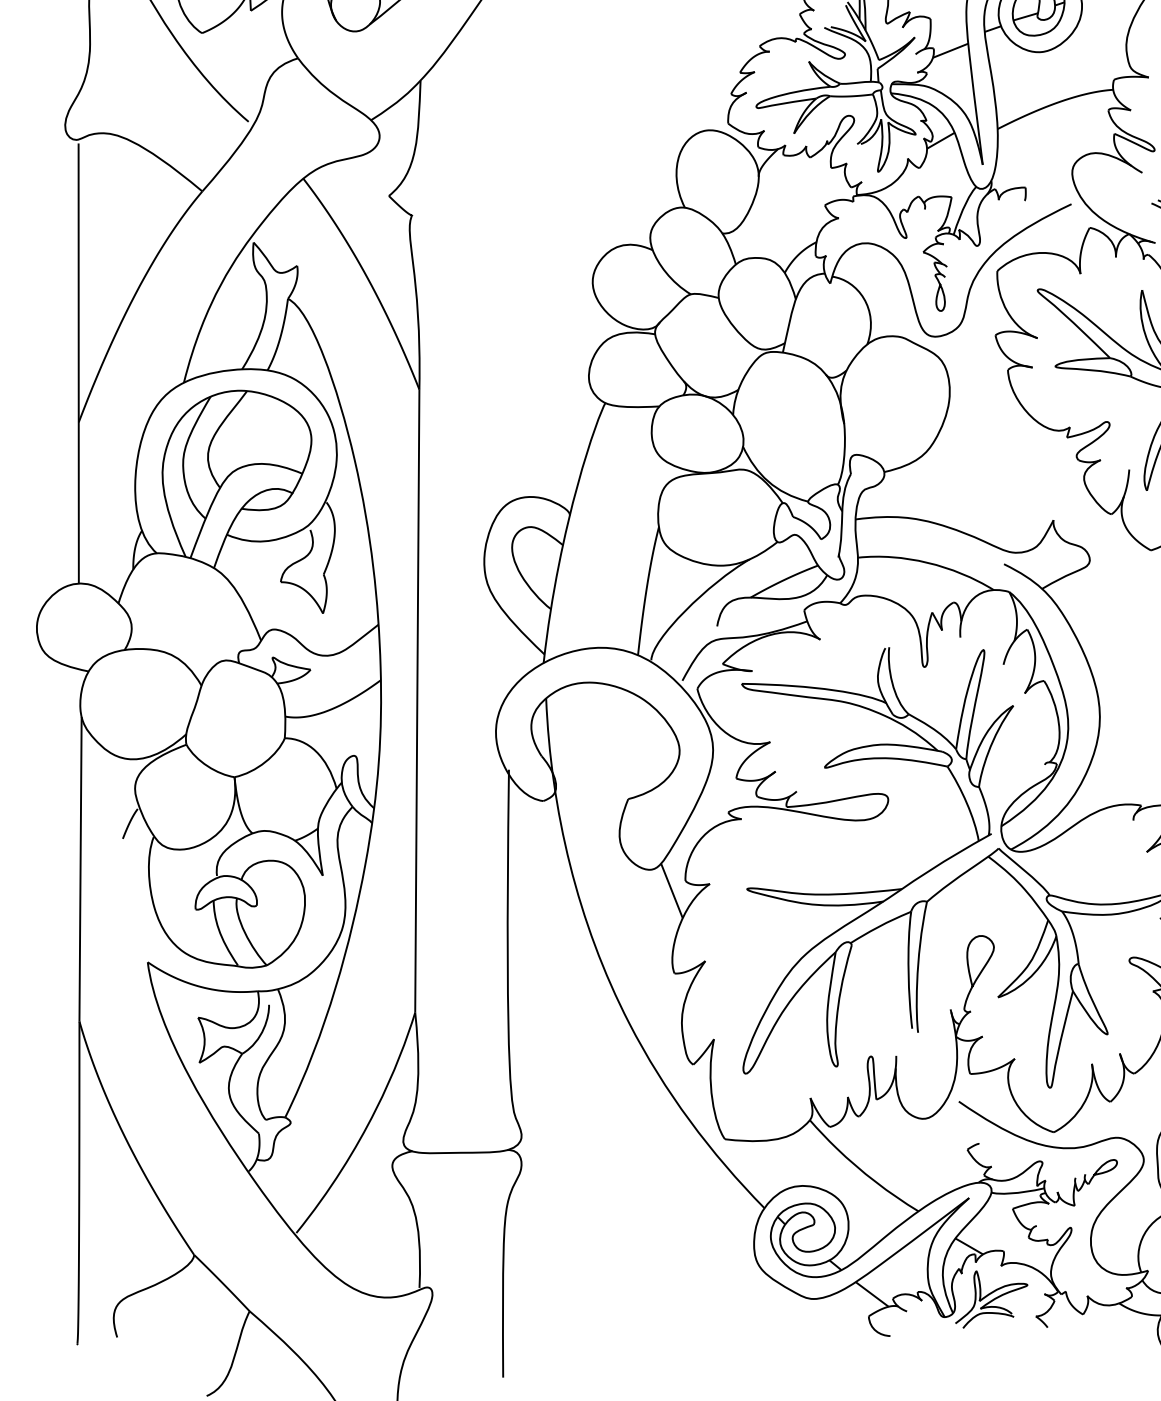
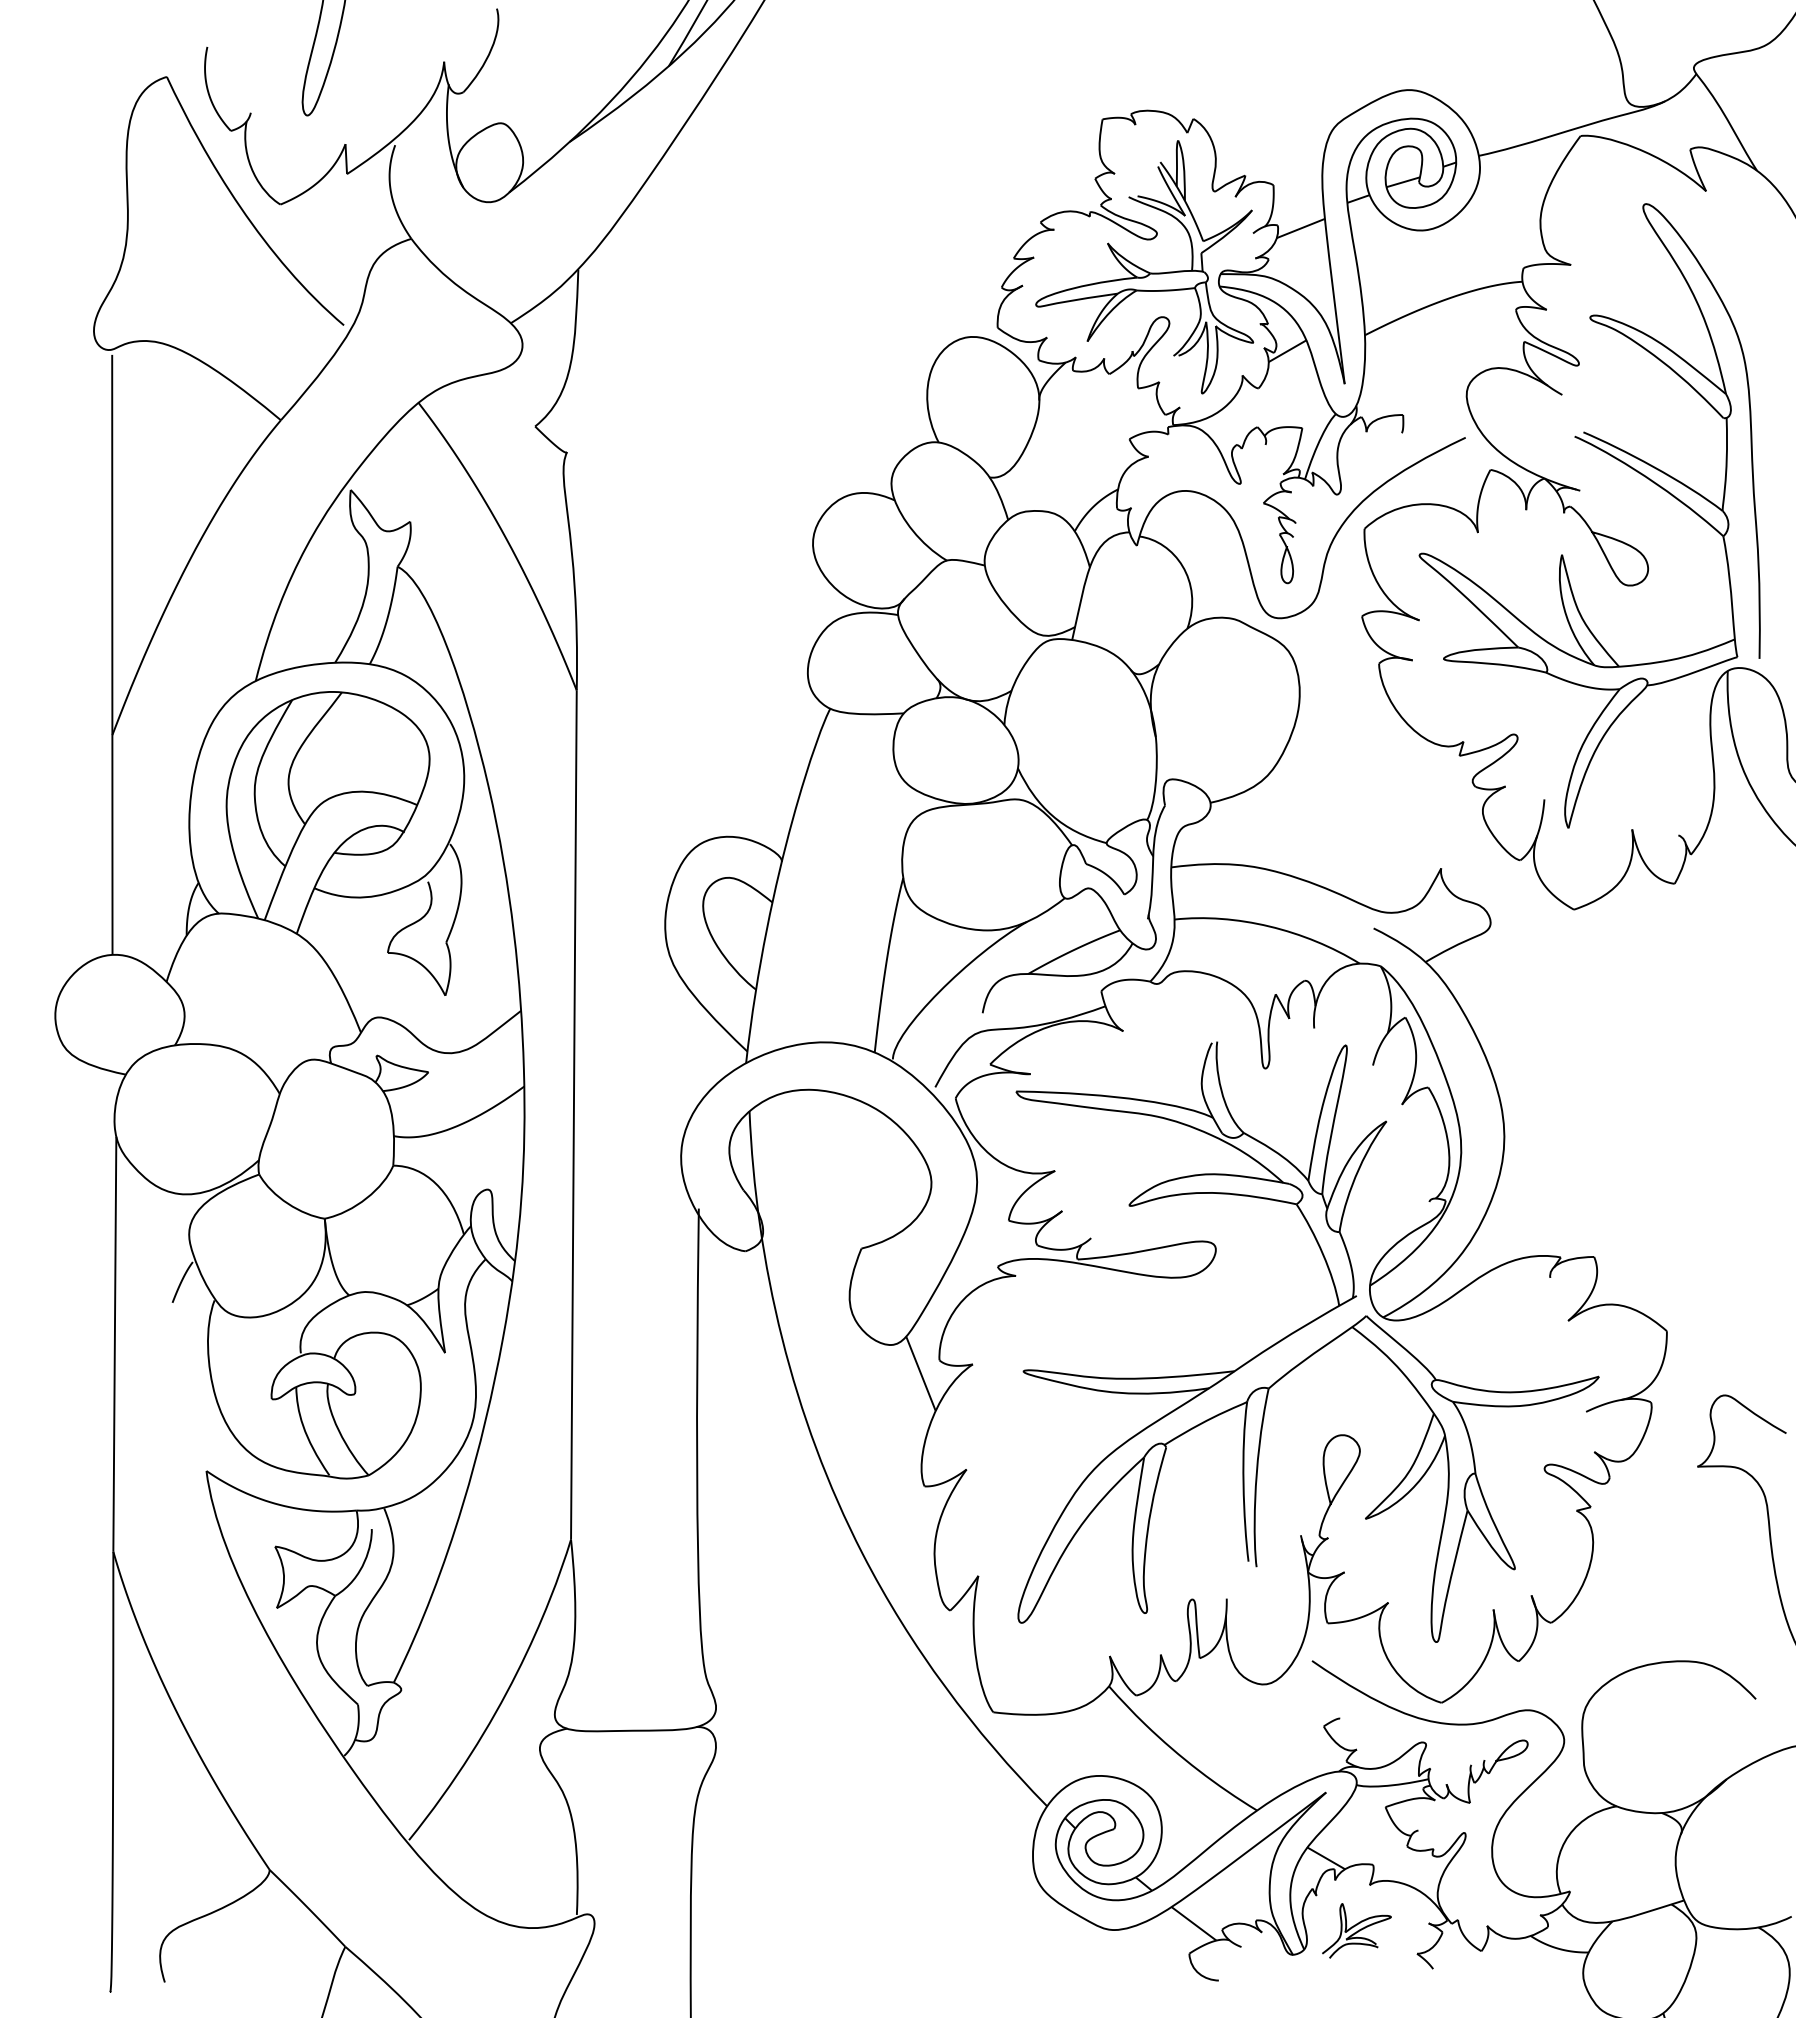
part: (991, 1299) -> (1356, 1930), size x0.7

